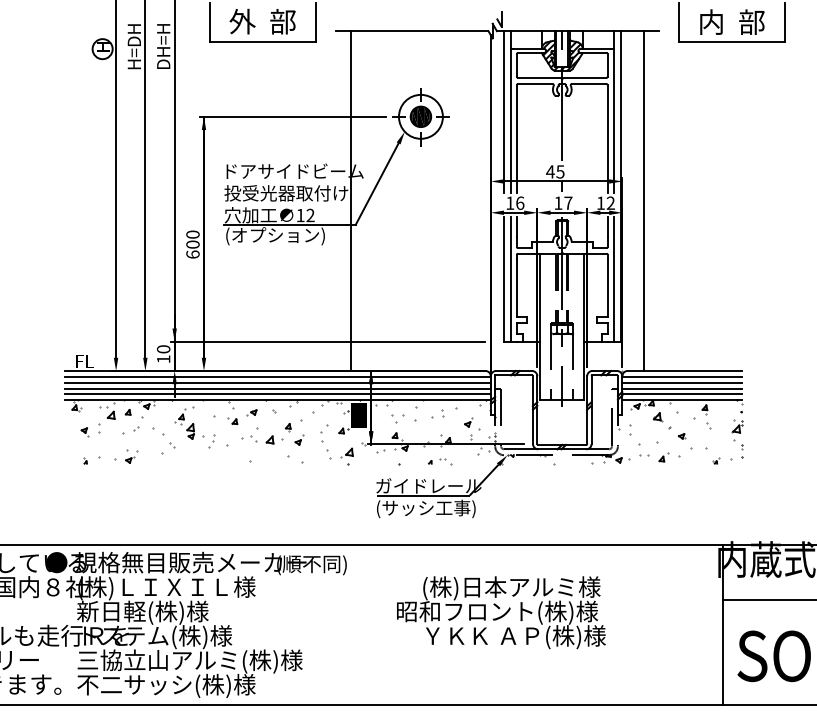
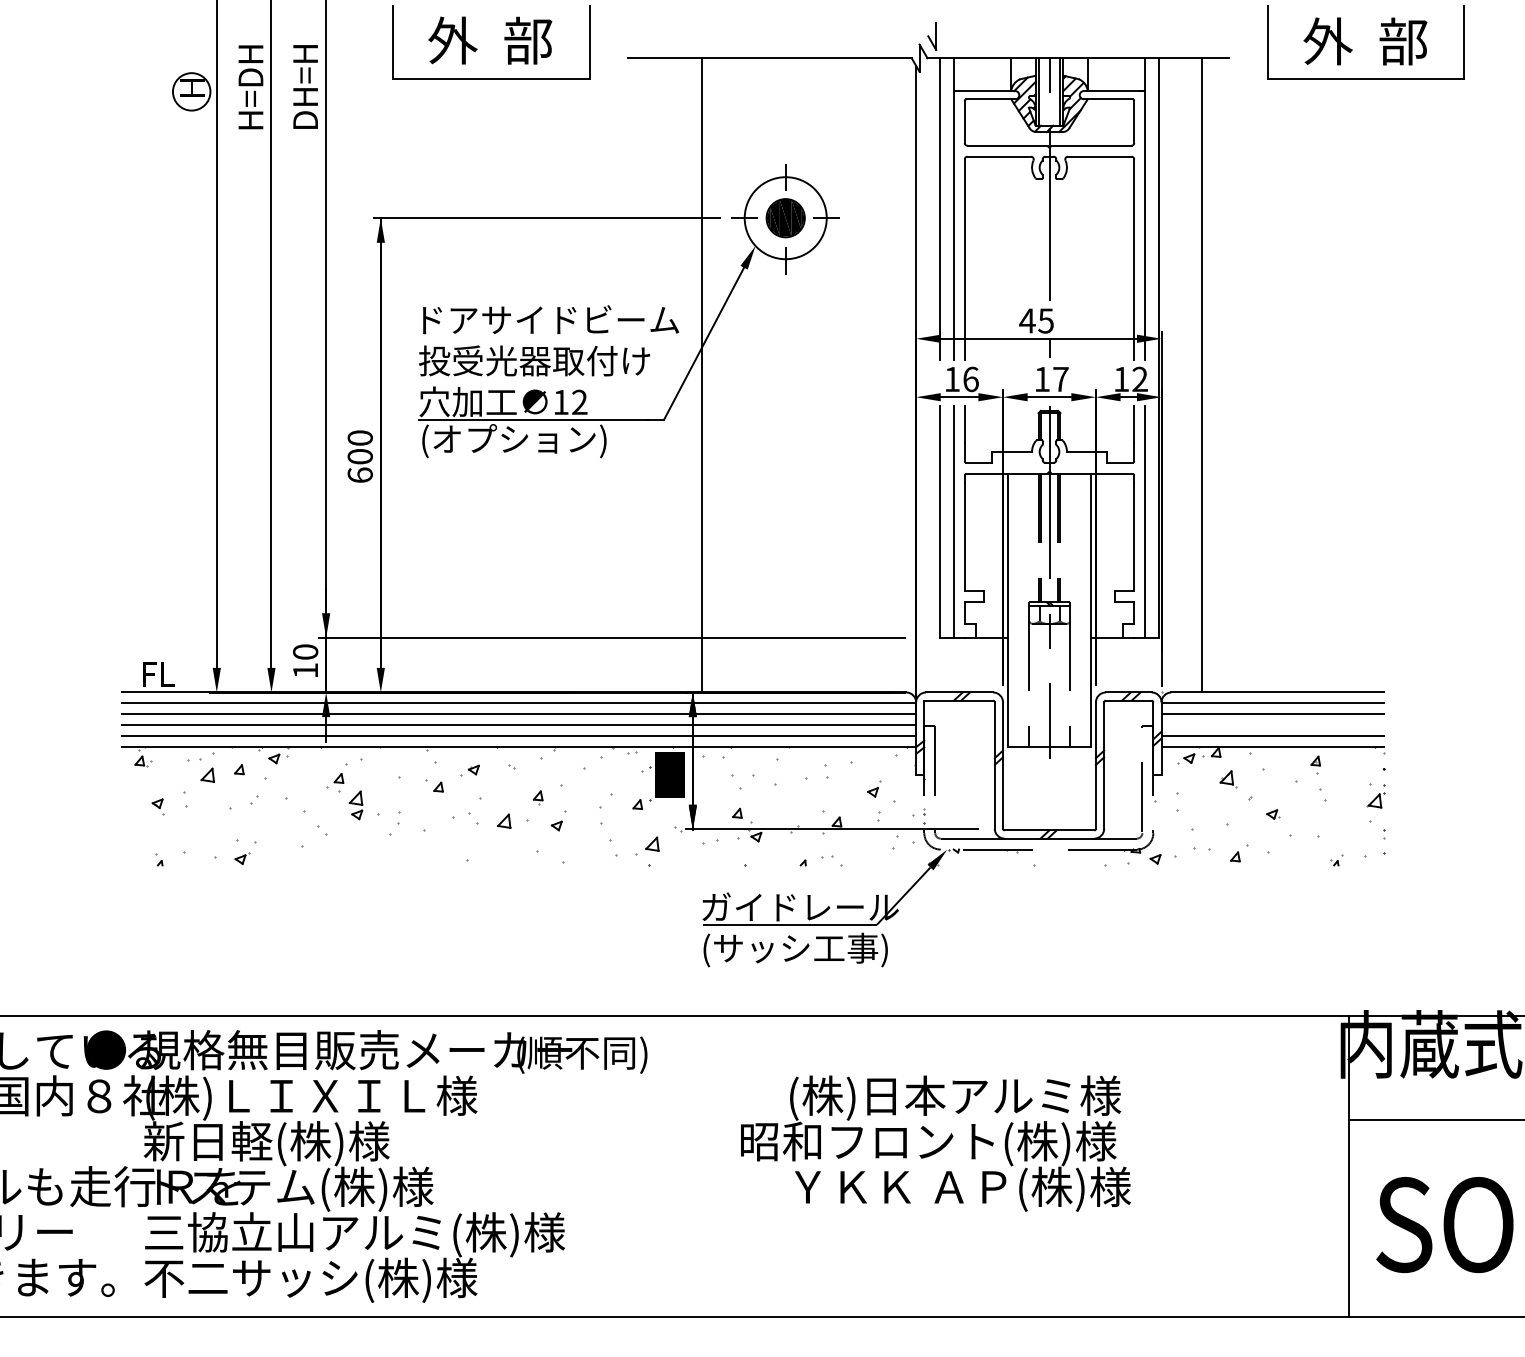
text: (711, 21) -> (1327, 40), 内  部 -> 外  部
line: (351, 201) -> (702, 376), moved
line: (681, 388) -> (1271, 725), removed

